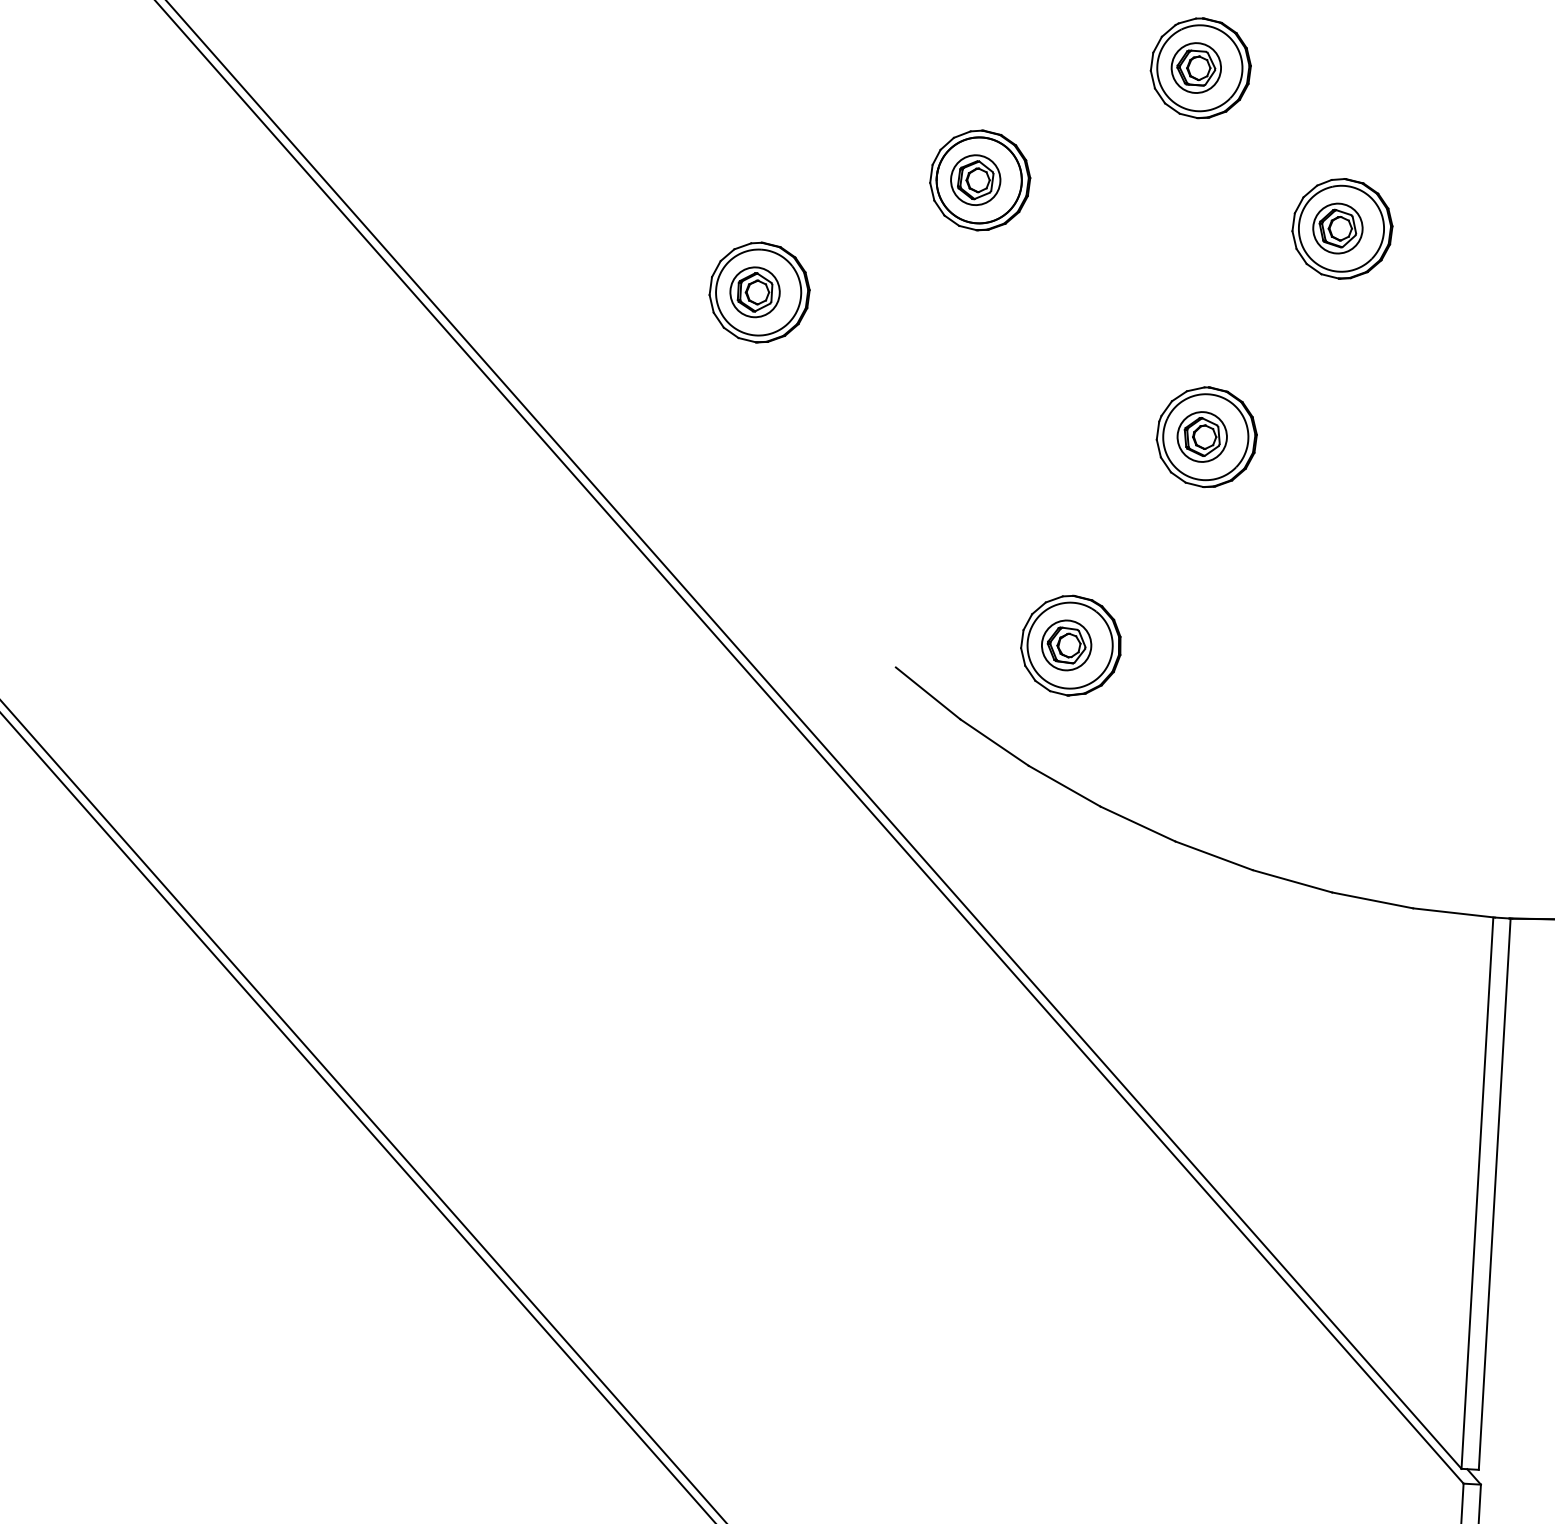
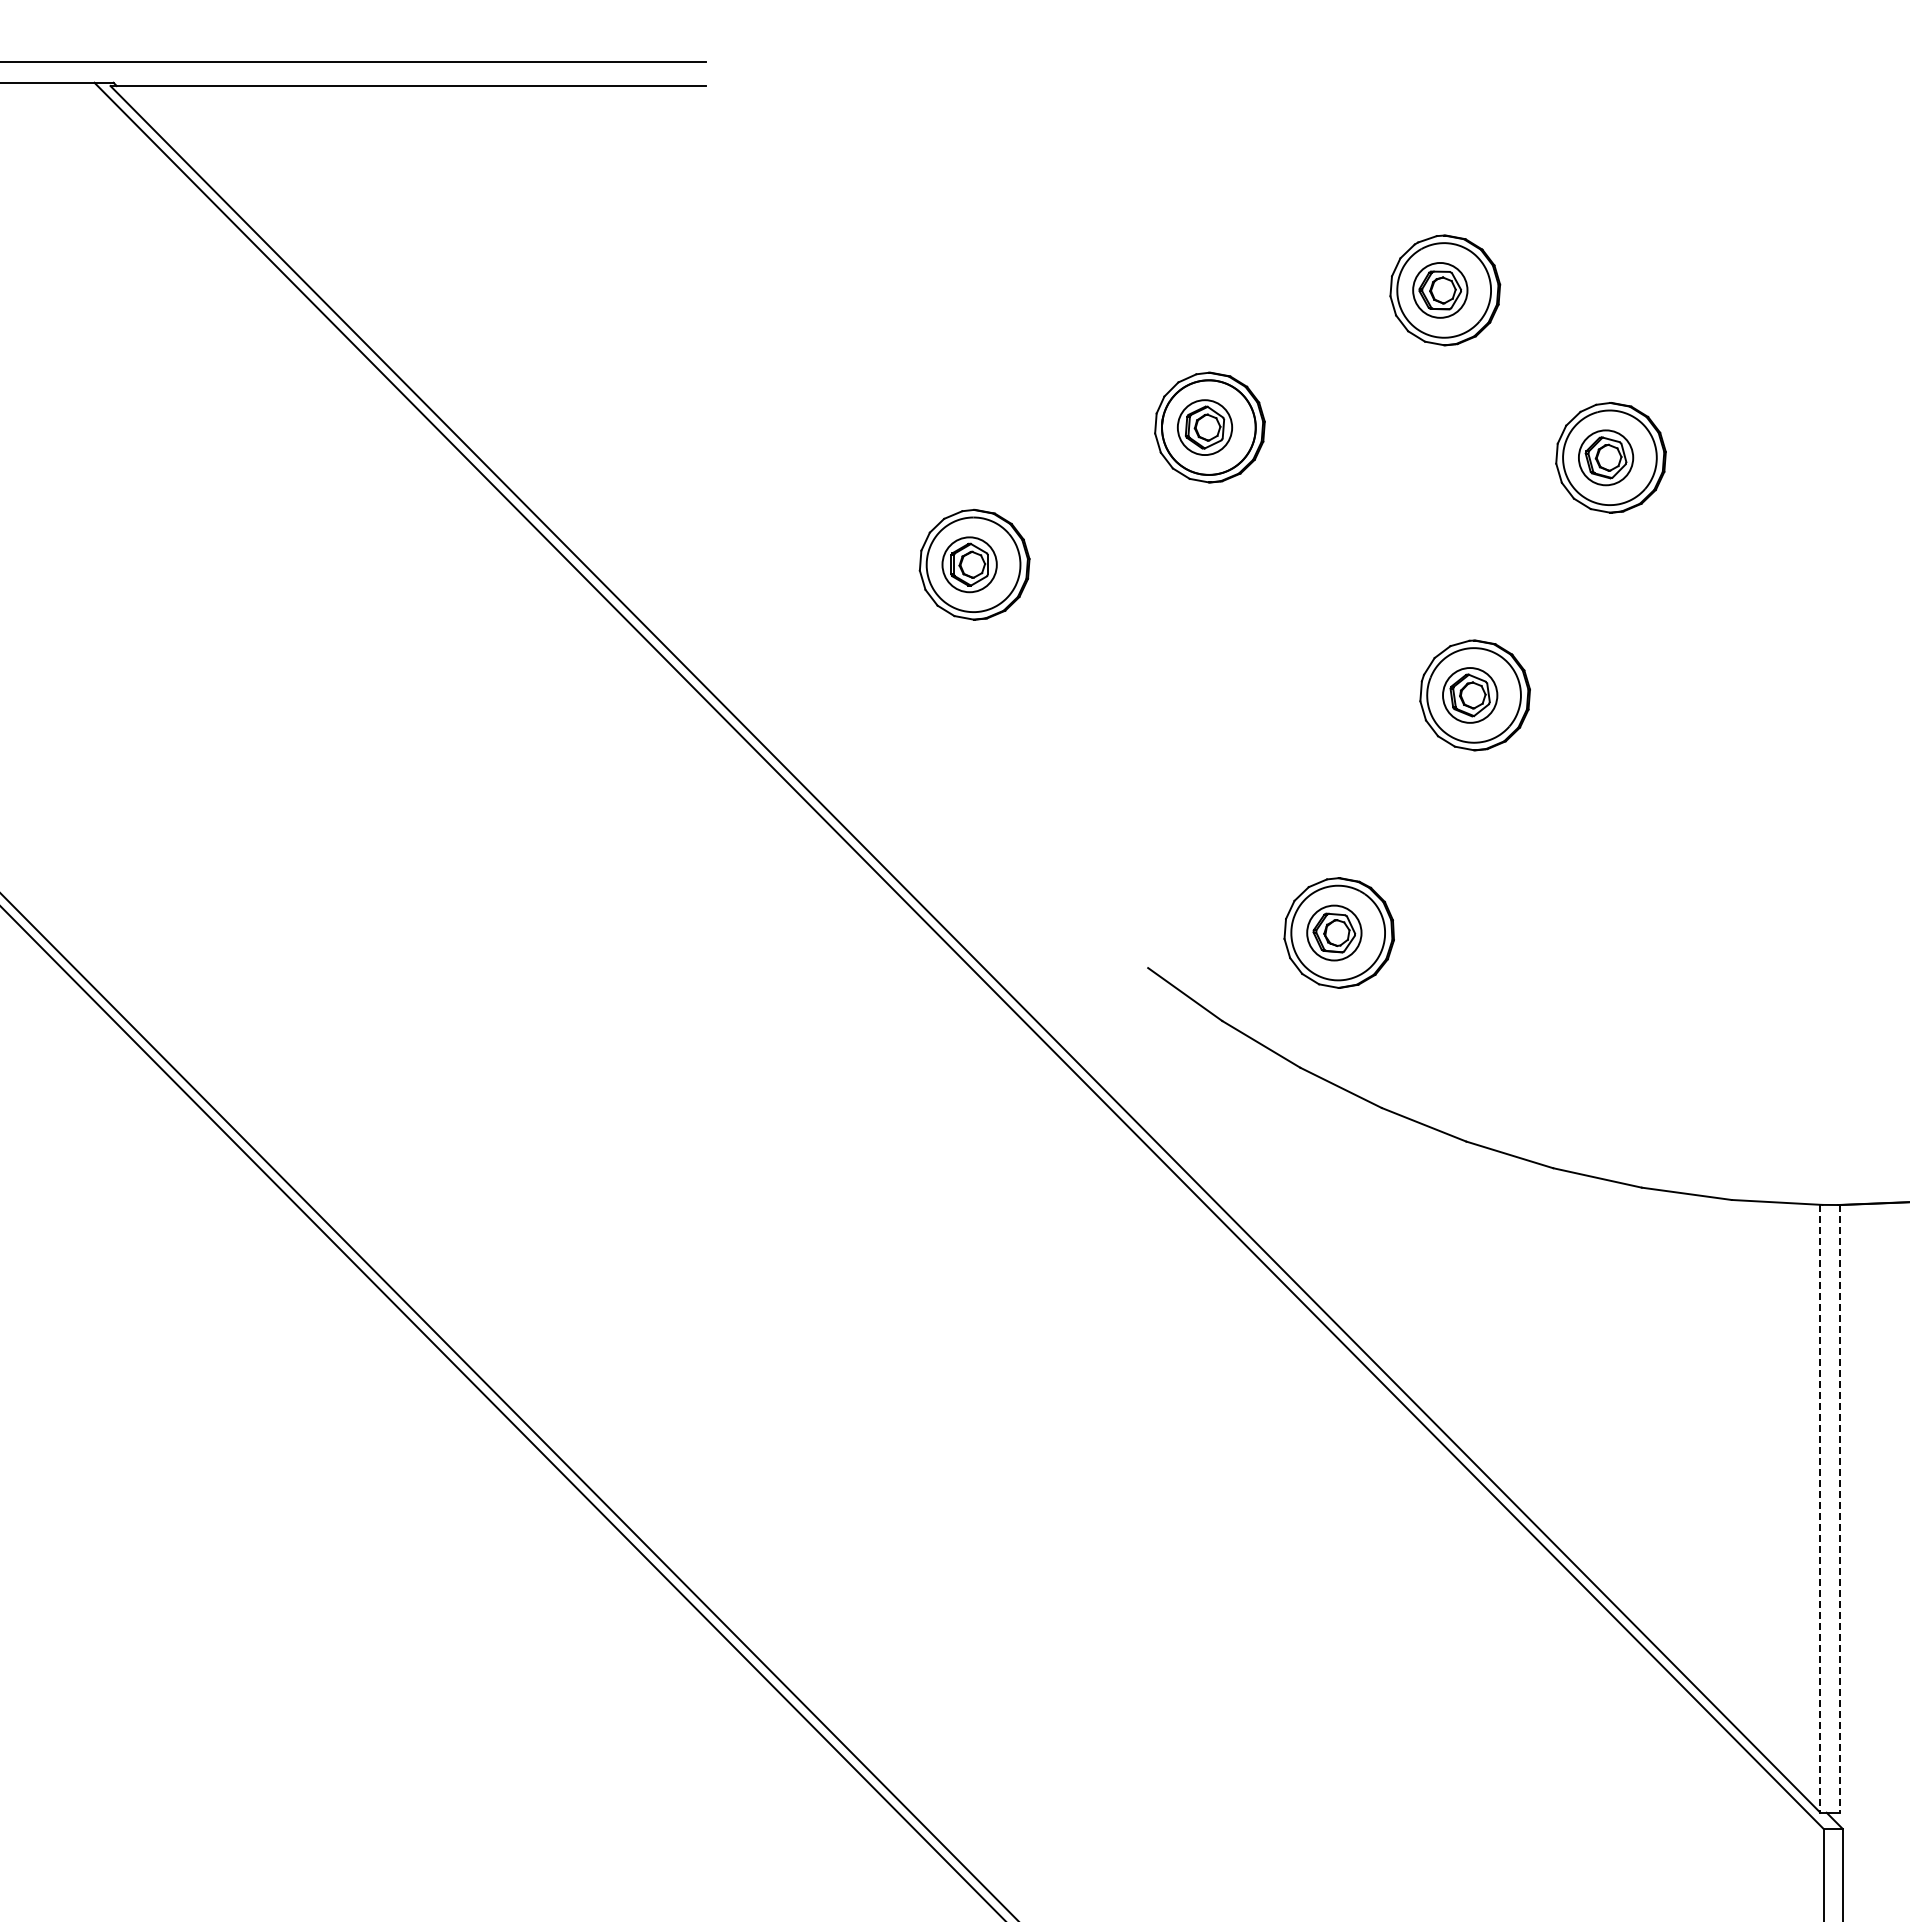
line: (1477, 1192) -> (1820, 1508), solid -> dashed
line: (1494, 1193) -> (1839, 1508), solid -> dashed

